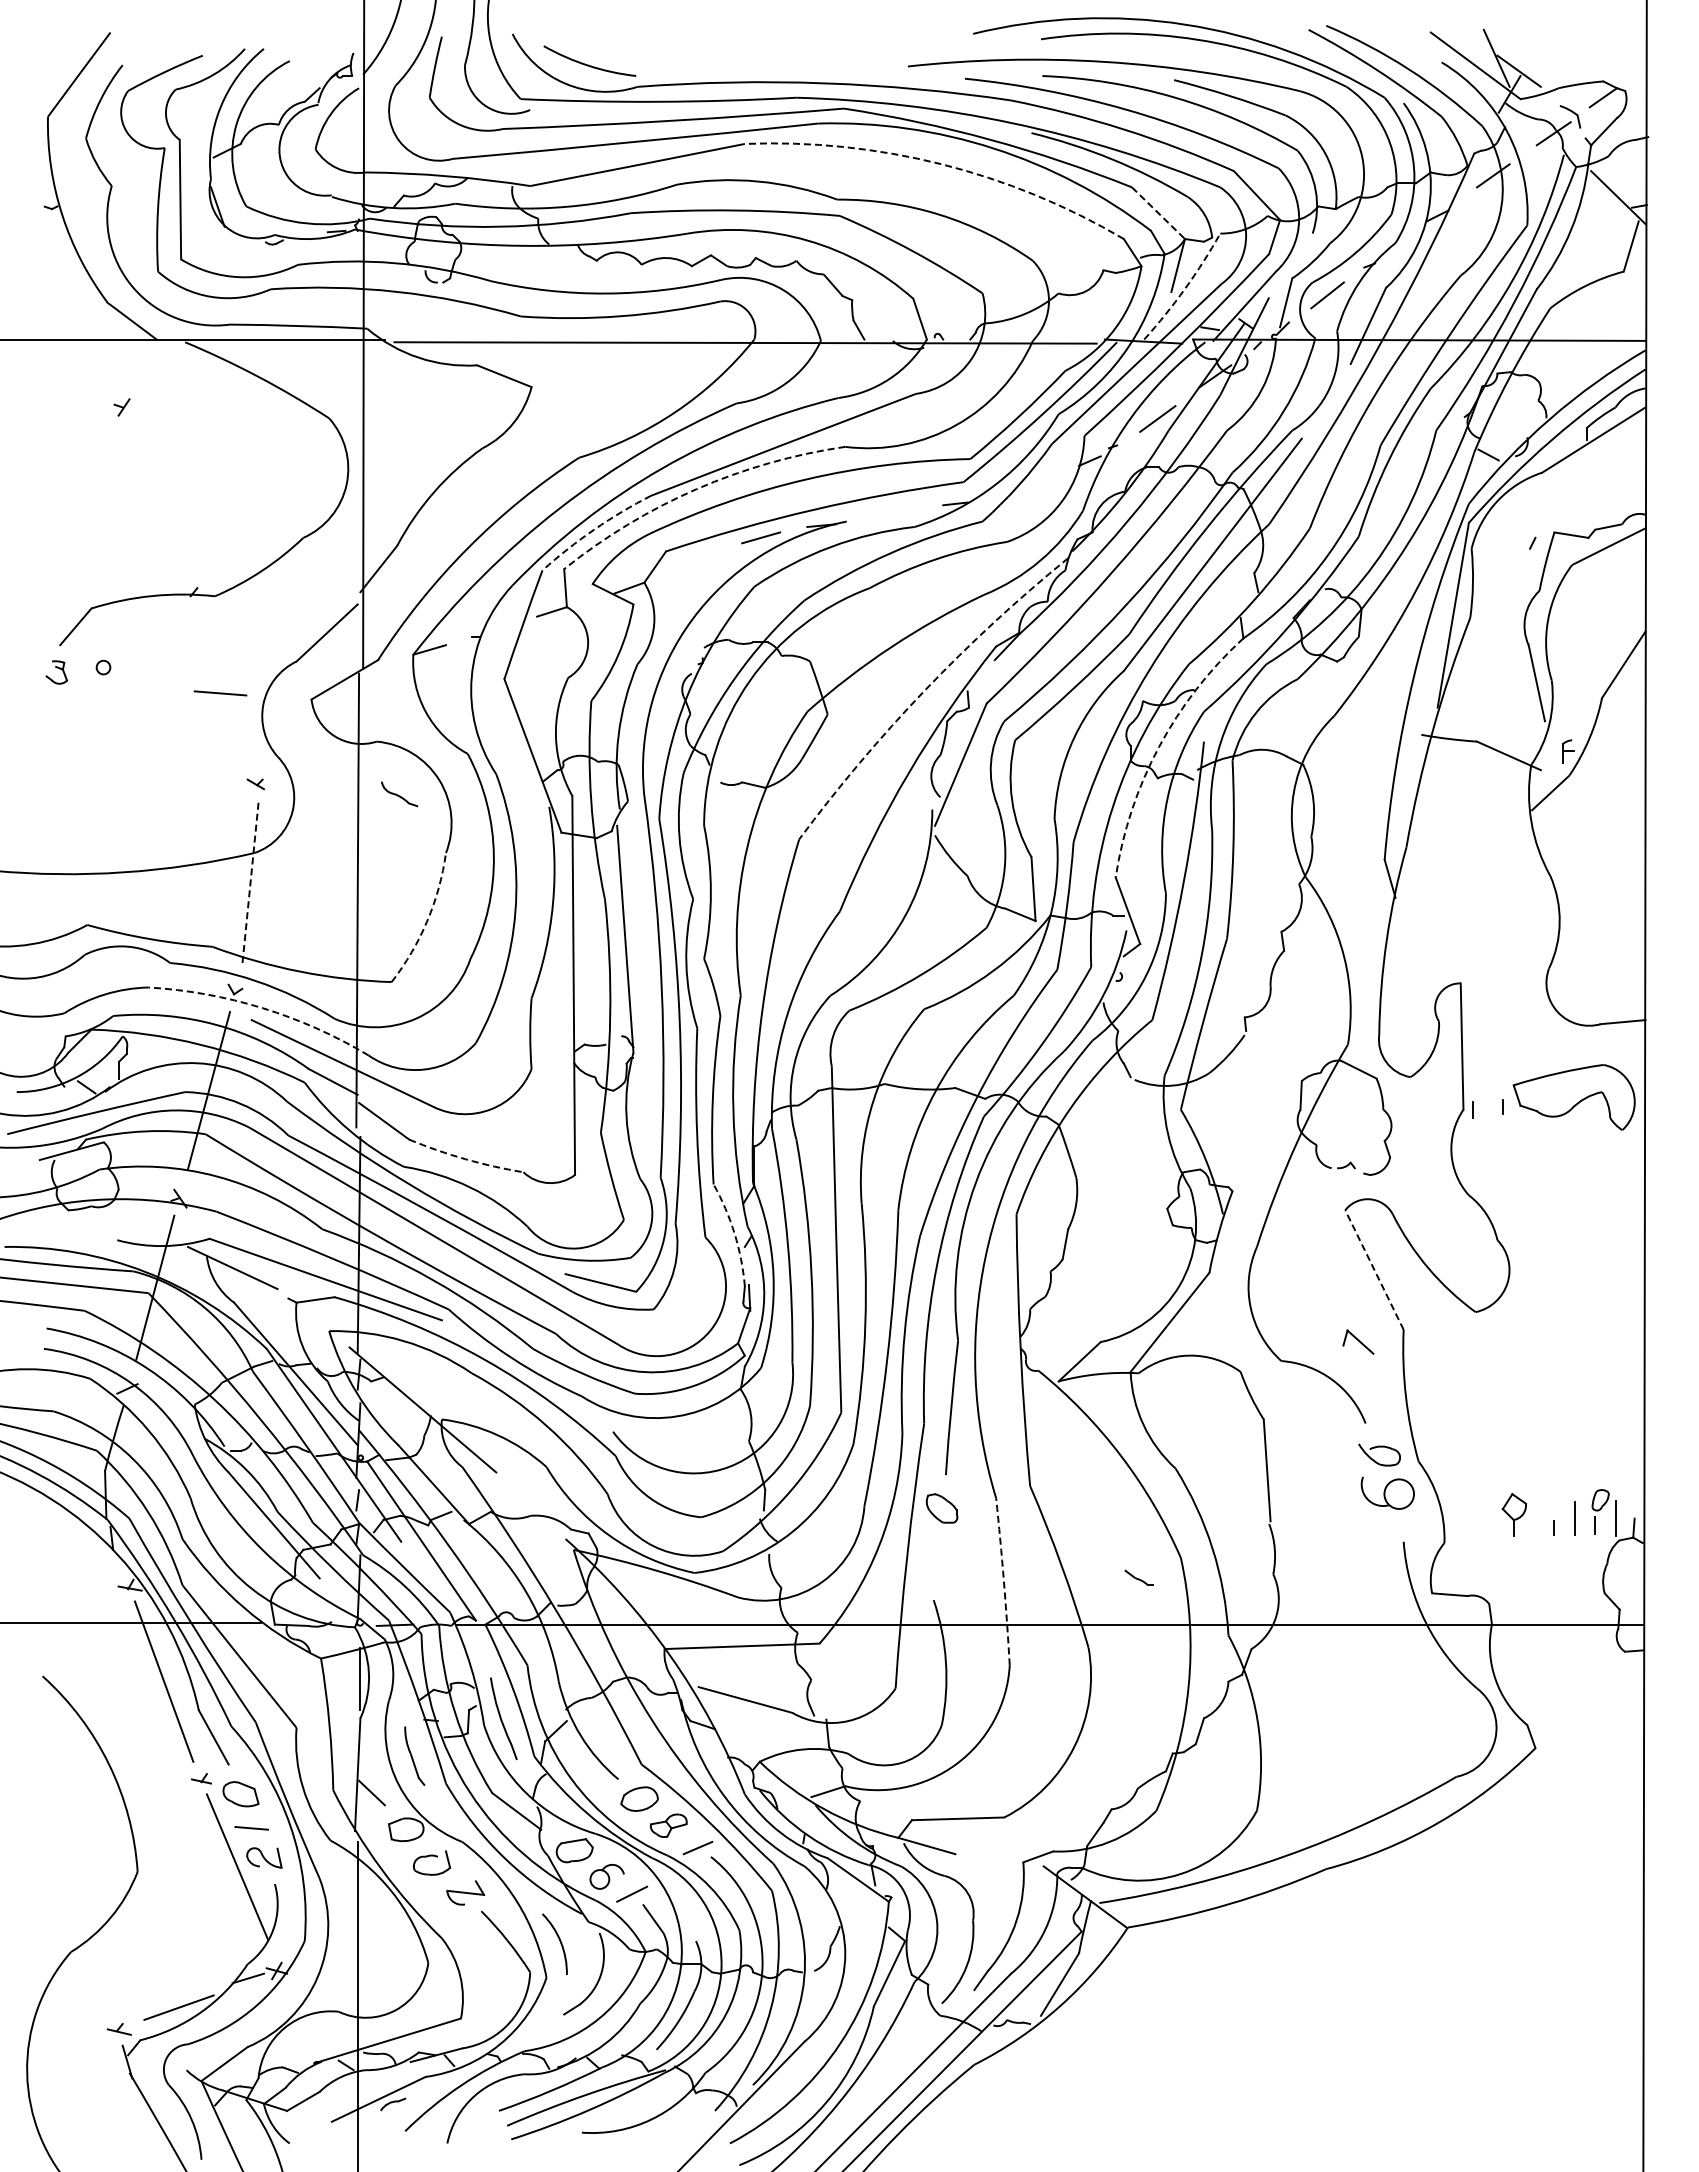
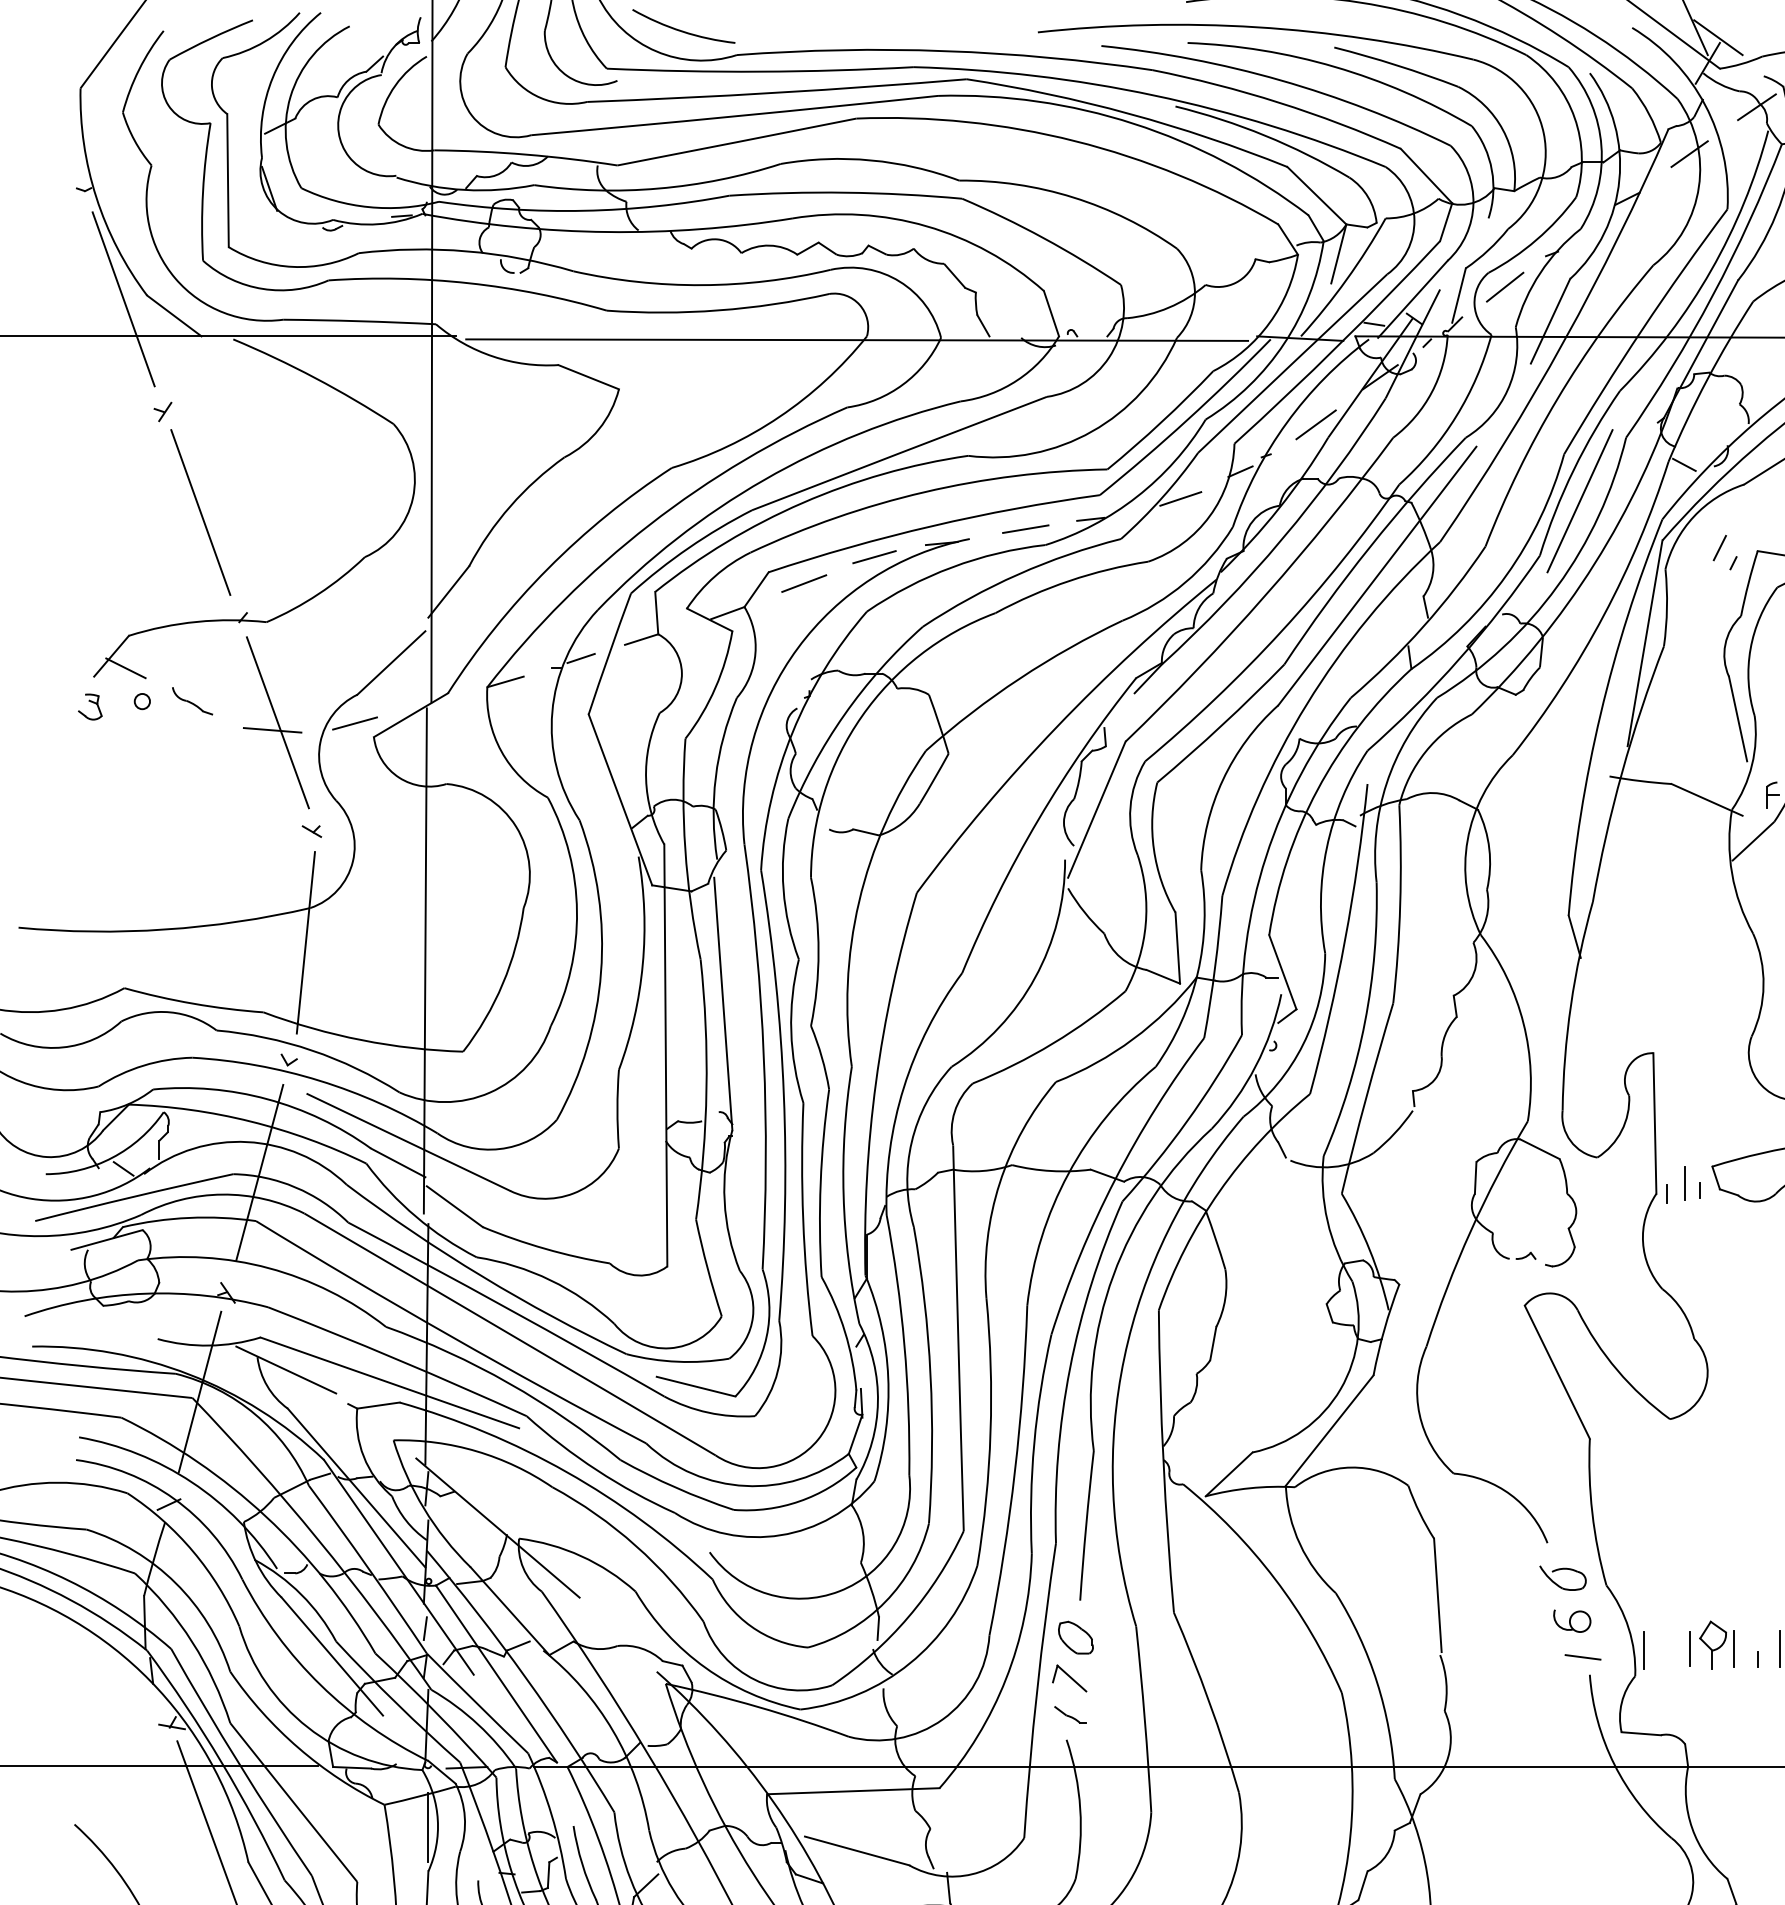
arc: (941, 164) -> (1075, 141), dashed -> solid
line: (1158, 213) -> (1316, 196), dashed -> solid
arc: (1185, 288) -> (1346, 279), dashed -> solid
line: (86, 306) -> (123, 299), added
line: (1035, 485) -> (1179, 498), added
line: (1394, 487) -> (1579, 501), added
arc: (696, 489) -> (802, 503), dashed -> solid
line: (155, 497) -> (200, 512), added
line: (896, 512) -> (1025, 528), added
arc: (594, 529) -> (688, 547), dashed -> solid
line: (1520, 529) -> (1719, 547), added
line: (697, 561) -> (803, 583), added
line: (497, 628) -> (580, 658), added
line: (88, 637) -> (125, 668), added
line: (225, 686) -> (278, 722), added
line: (294, 686) -> (354, 722), added
arc: (924, 690) -> (1056, 727), dashed -> solid
arc: (1159, 747) -> (1318, 790), dashed -> solid
part: (399, 794) -> (192, 701), moved
line: (250, 884) -> (306, 943), dashed -> solid
arc: (427, 921) -> (503, 984), dashed -> solid
arc: (262, 1008) -> (319, 1081), dashed -> solid
line: (1489, 1100) -> (1685, 1183), added
arc: (465, 1159) -> (545, 1249), dashed -> solid
arc: (734, 1233) -> (844, 1331), dashed -> solid
line: (1374, 1270) -> (1557, 1372), dashed -> solid
part: (1358, 1341) -> (1069, 1677), moved
part: (1387, 1493) -> (1571, 1621), size x0.62
line: (1493, 1518) -> (1689, 1648), added
line: (1532, 1518) -> (1733, 1648), added
line: (1452, 1519) -> (1644, 1650), added
line: (1397, 1526) -> (1582, 1657), added
part: (1138, 1577) -> (1069, 1714), moved
arc: (1003, 1581) -> (1144, 1719), dashed -> solid

